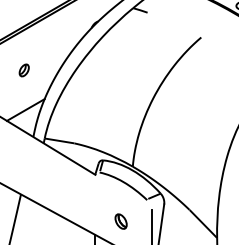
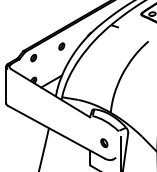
part: (23, 70) -> (61, 46), moved

